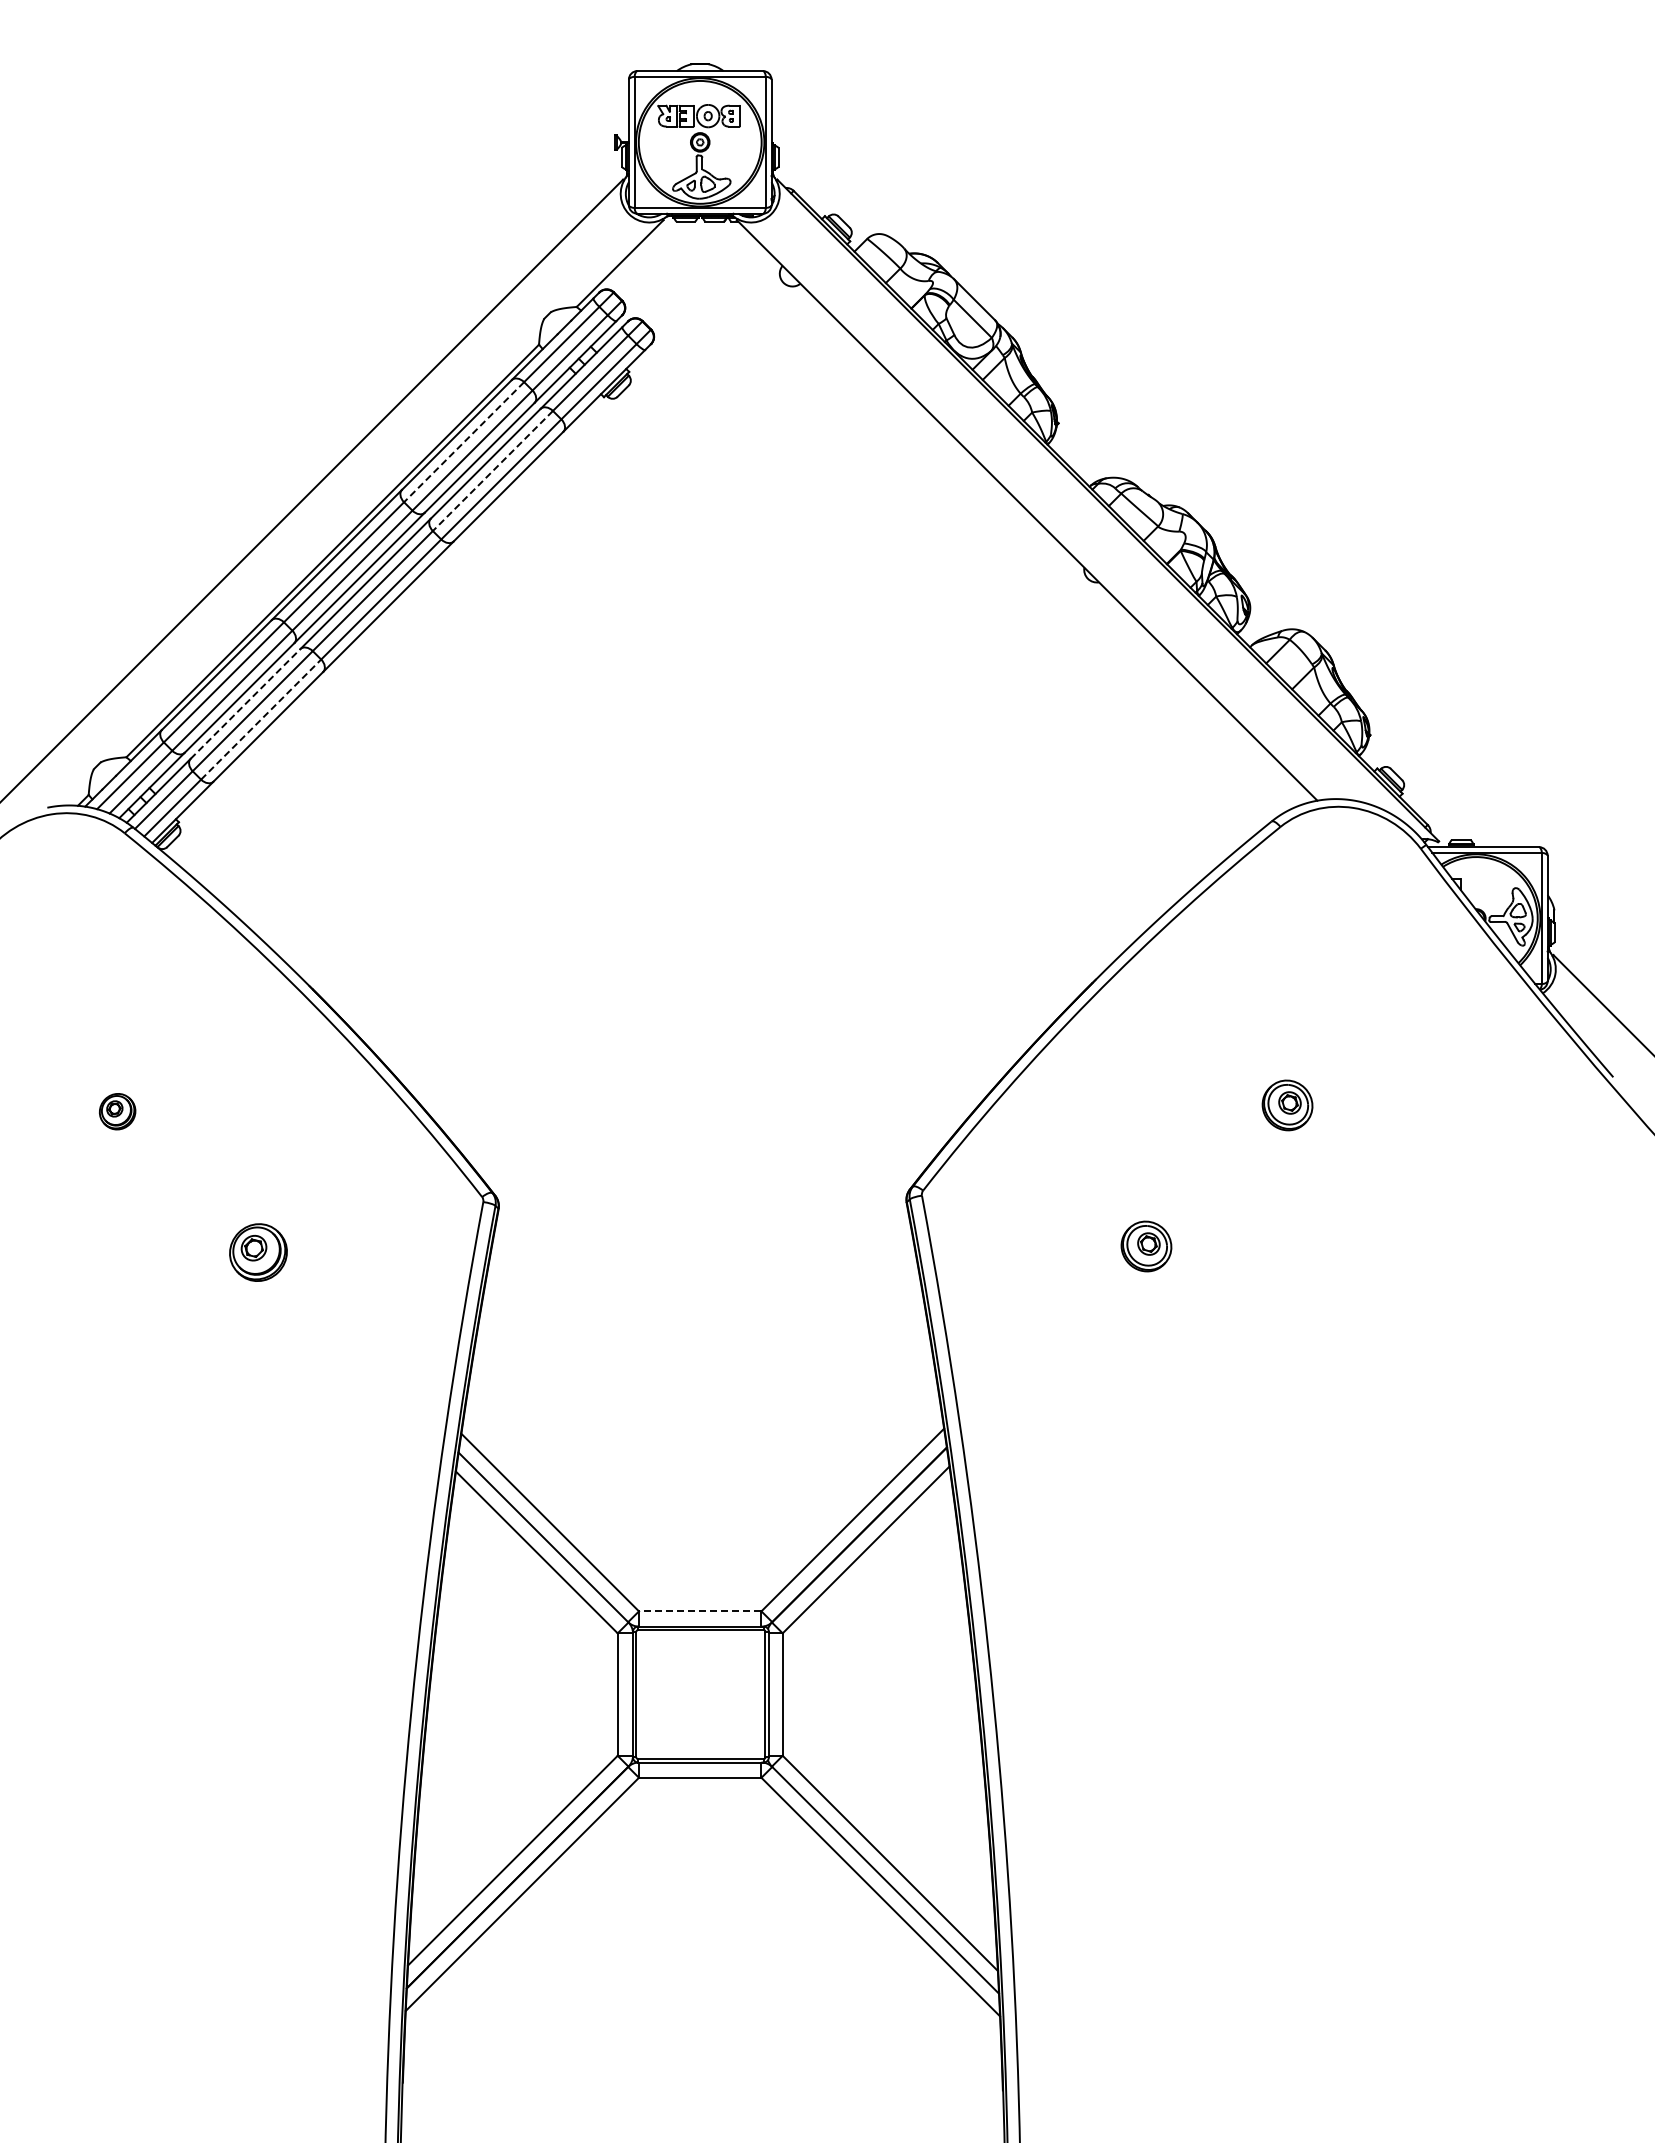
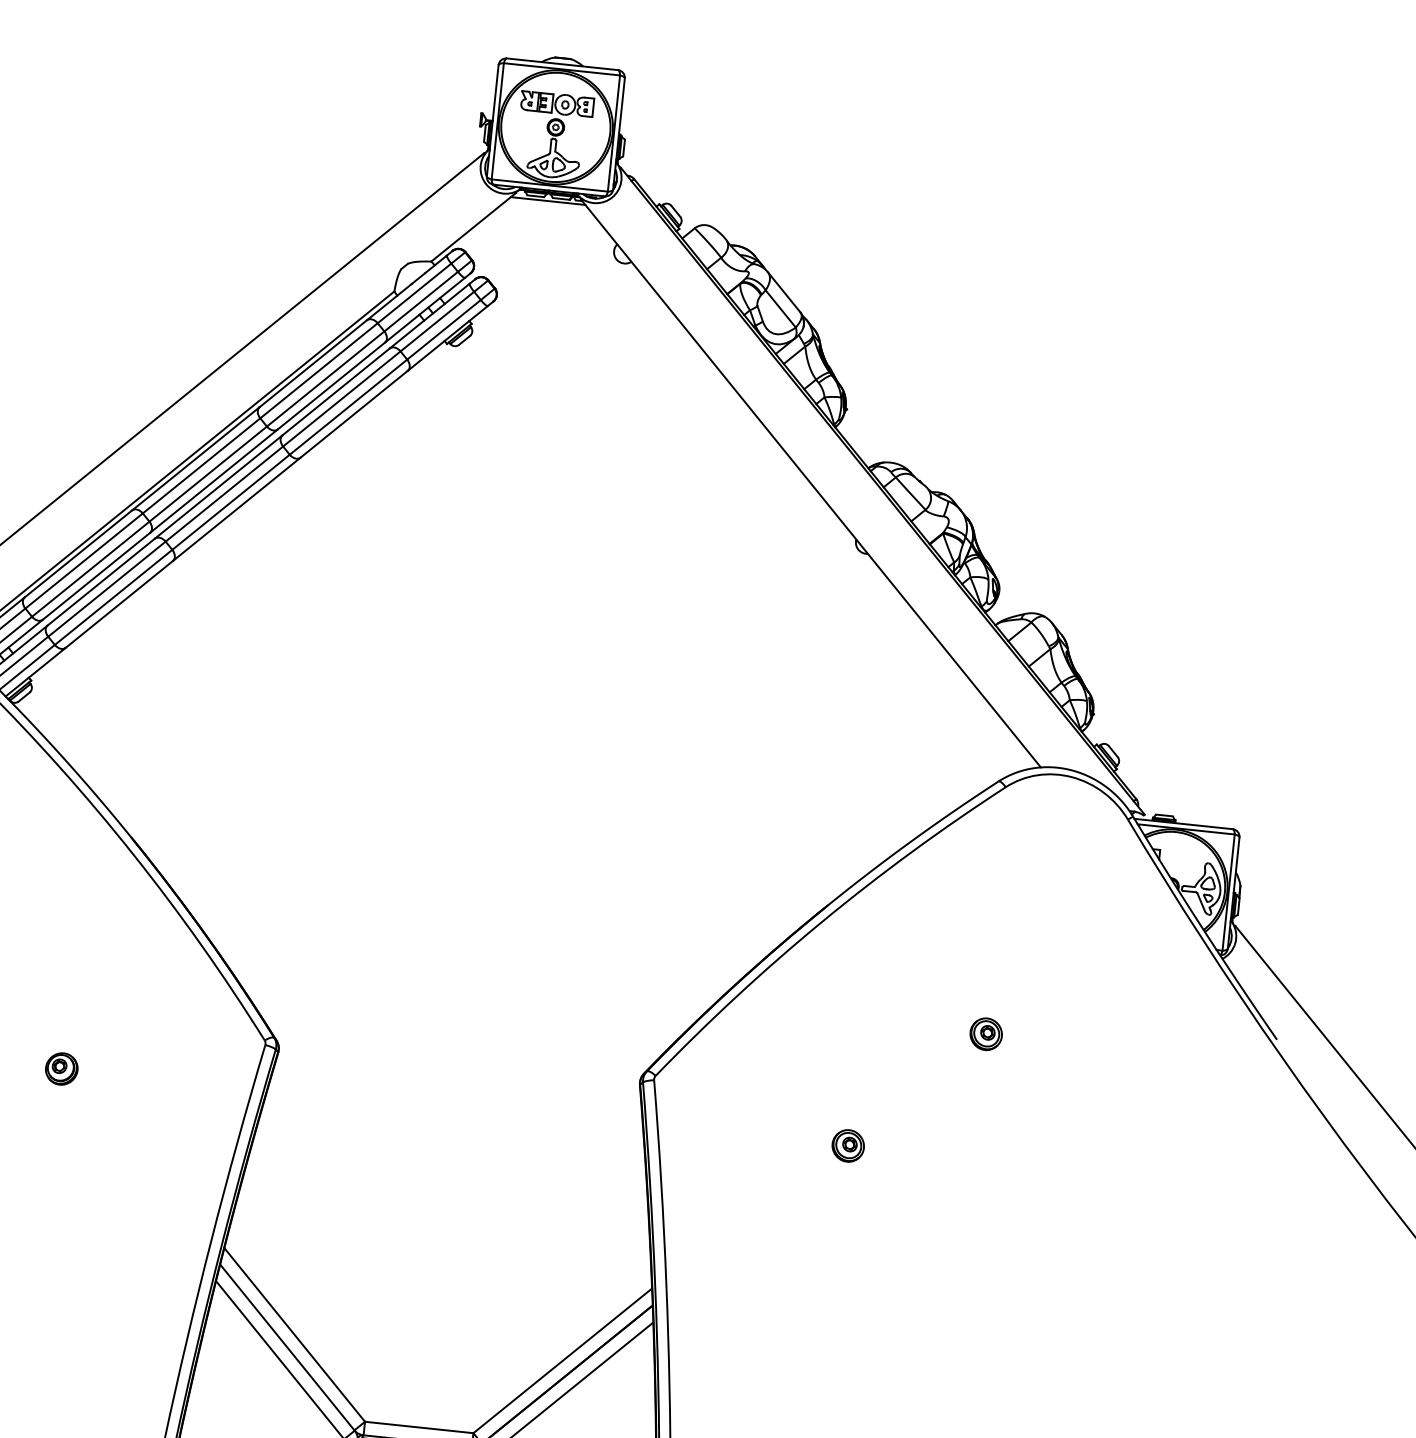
line: (700, 225) -> (548, 200), added
line: (464, 442) -> (319, 371), dashed -> solid
line: (492, 471) -> (341, 399), dashed -> solid
line: (245, 703) -> (101, 581), dashed -> solid
line: (261, 719) -> (113, 597), dashed -> solid
part: (1287, 1104) -> (986, 1033), size x0.71
part: (1146, 1245) -> (848, 1145), size x0.71
part: (258, 1252) -> (61, 1068), size x0.62
line: (699, 1611) -> (418, 1427), dashed -> solid

